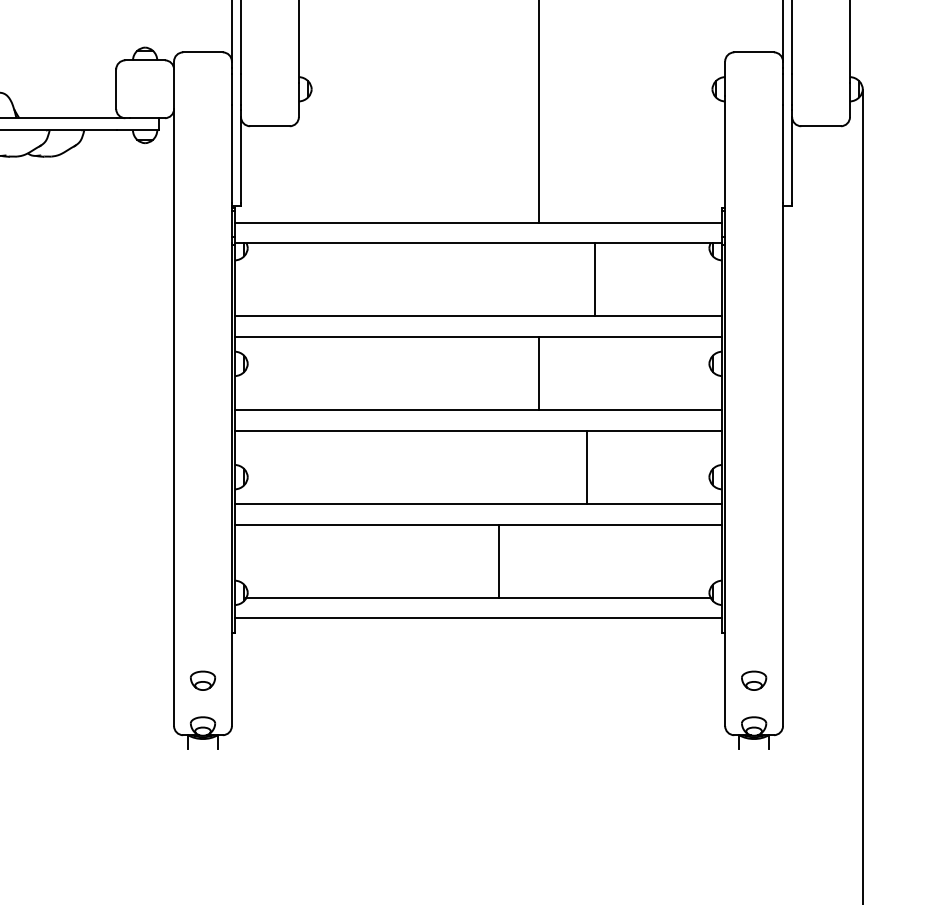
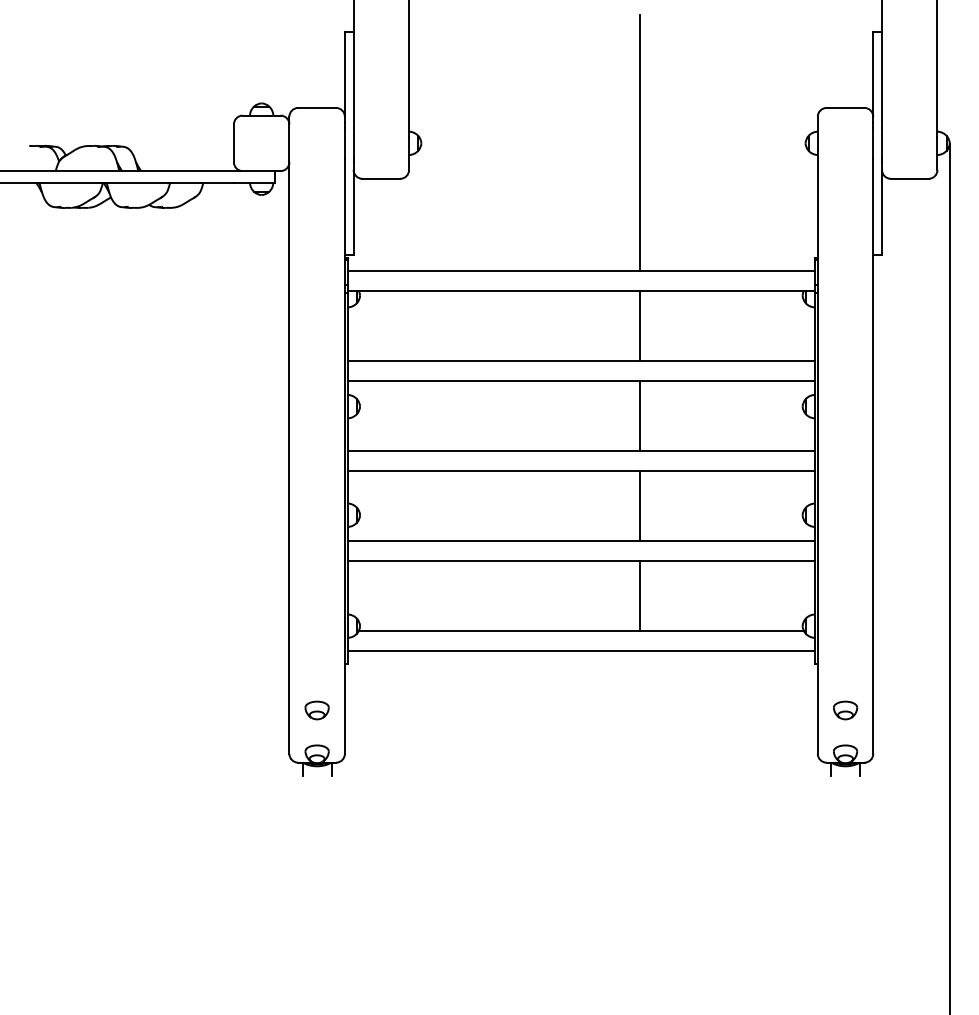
line: (594, 279) -> (639, 325), moved
line: (587, 466) -> (639, 505), moved
line: (498, 560) -> (639, 595), moved

